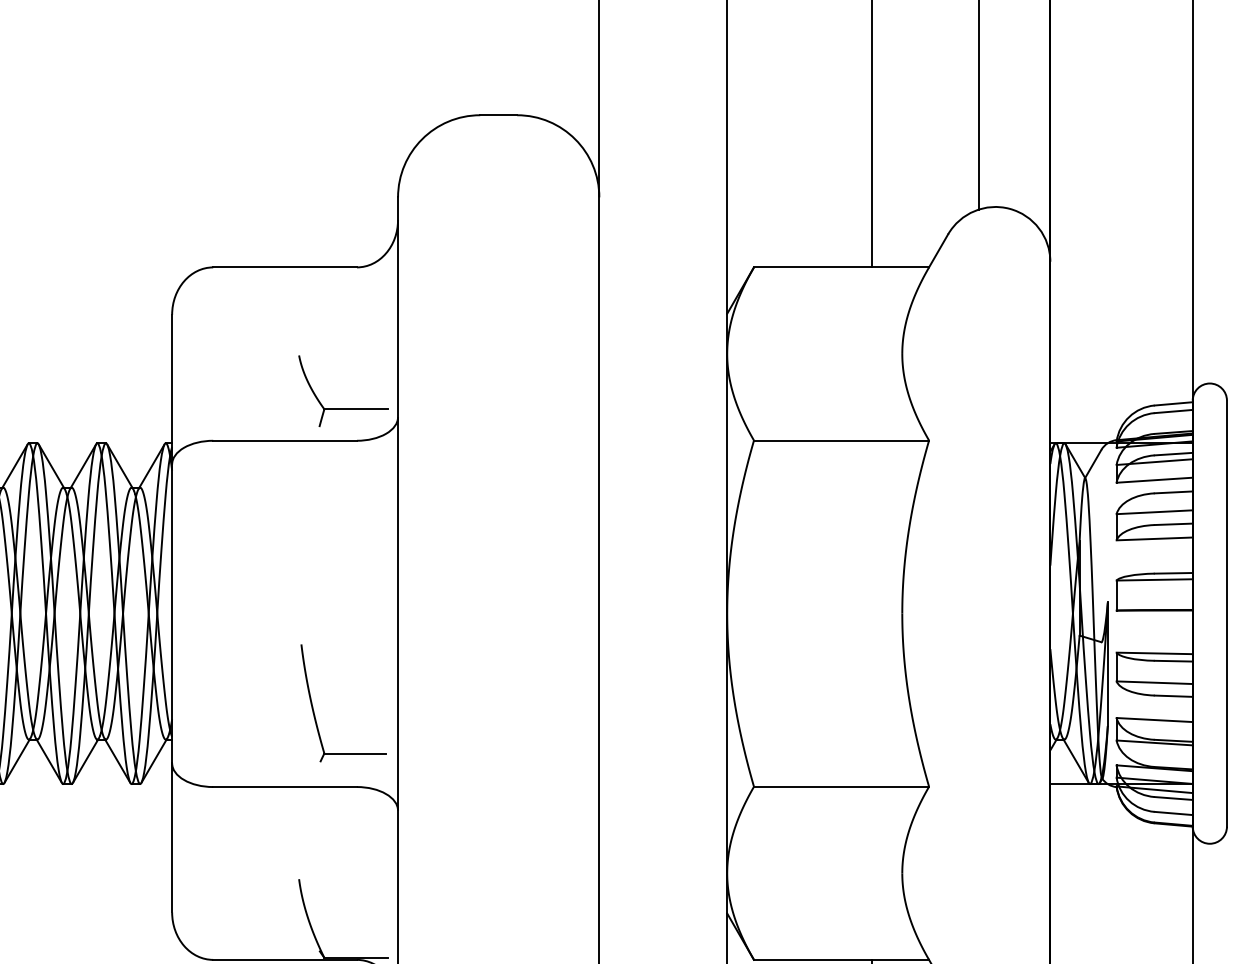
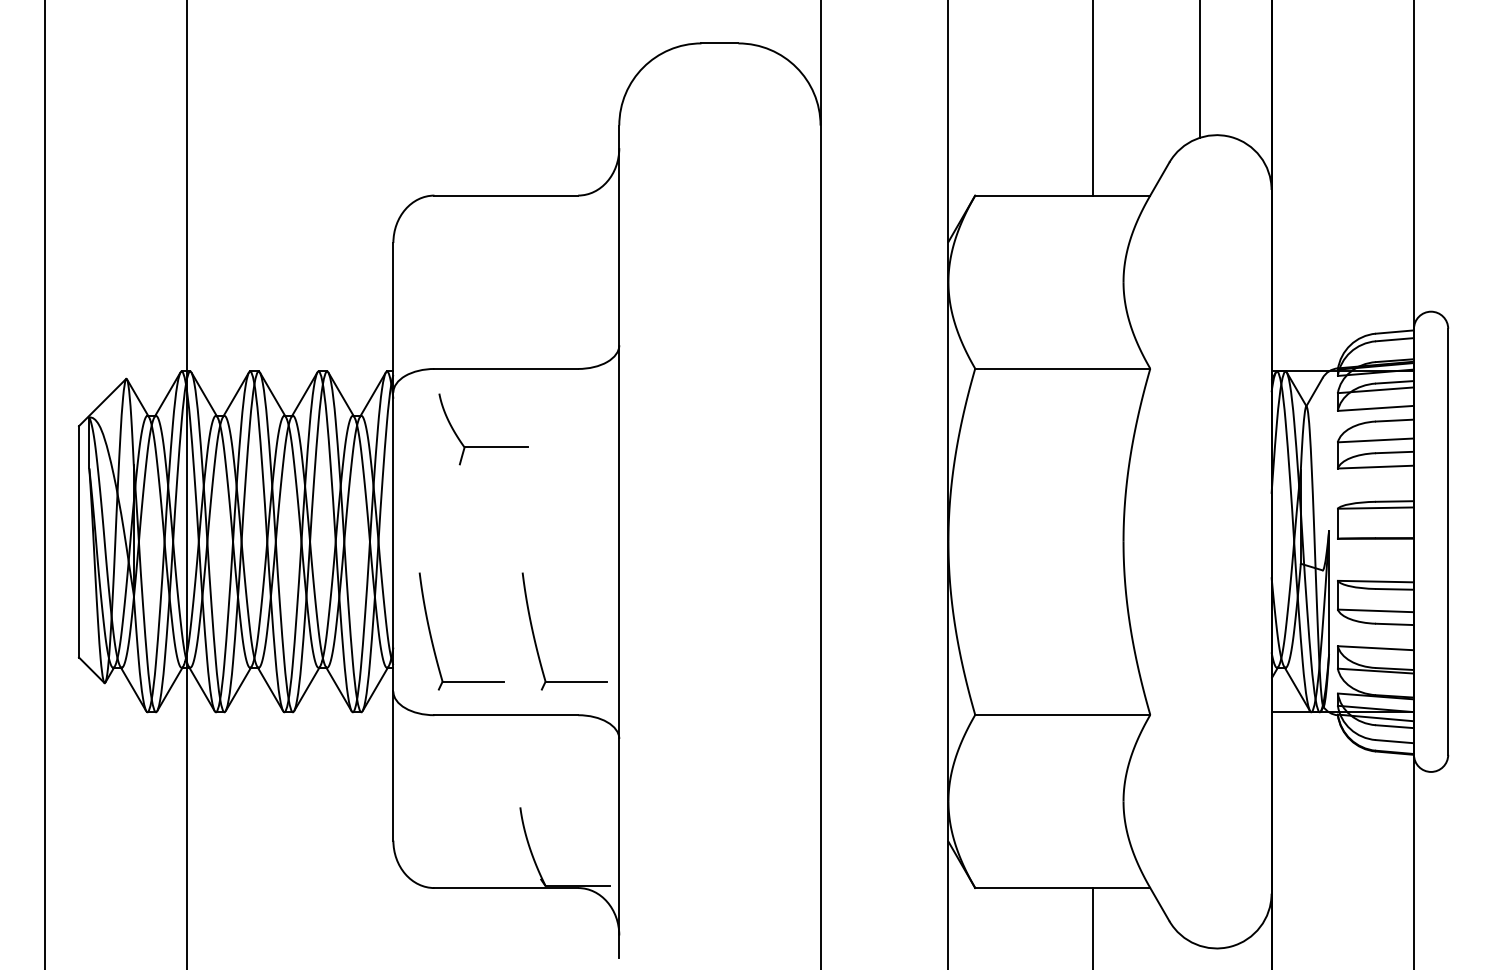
part: (343, 408) -> (483, 446), moved
part: (211, 710) -> (432, 638), added

